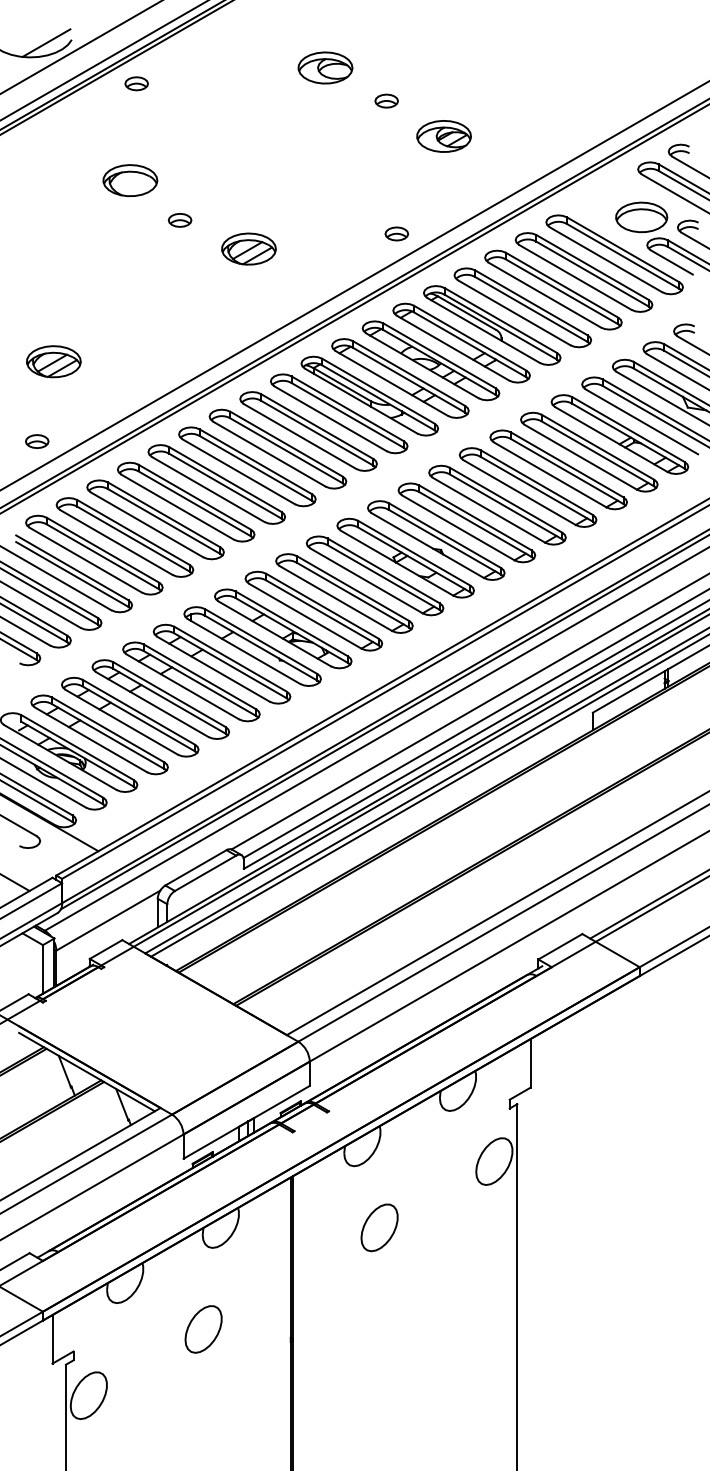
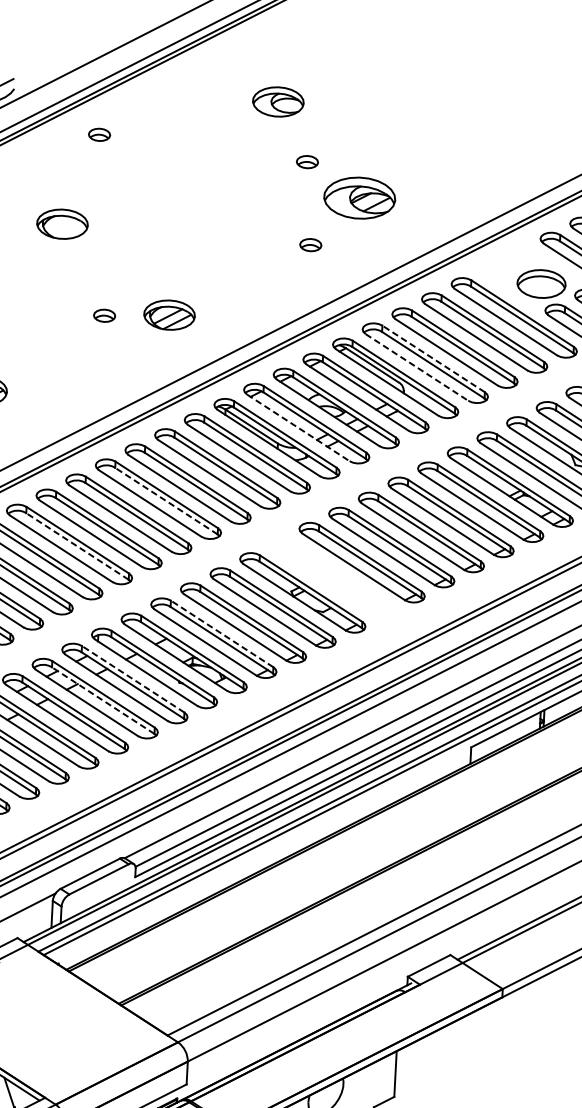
part: (325, 67) -> (278, 101), moved
part: (136, 83) -> (99, 134), moved
part: (443, 136) -> (359, 198), size x1.4
part: (179, 220) -> (104, 315), moved
part: (396, 233) -> (310, 244), moved
part: (248, 248) -> (169, 314), moved
line: (531, 302) -> (433, 358), solid -> dashed
line: (514, 312) -> (417, 367), solid -> dashed
line: (391, 383) -> (298, 427), solid -> dashed
line: (256, 468) -> (166, 501), solid -> dashed
line: (164, 521) -> (77, 546), solid -> dashed
part: (436, 540) -> (332, 577), removed
line: (322, 606) -> (222, 634), solid -> dashed
line: (230, 659) -> (133, 679), solid -> dashed
line: (200, 683) -> (103, 700), solid -> dashed

